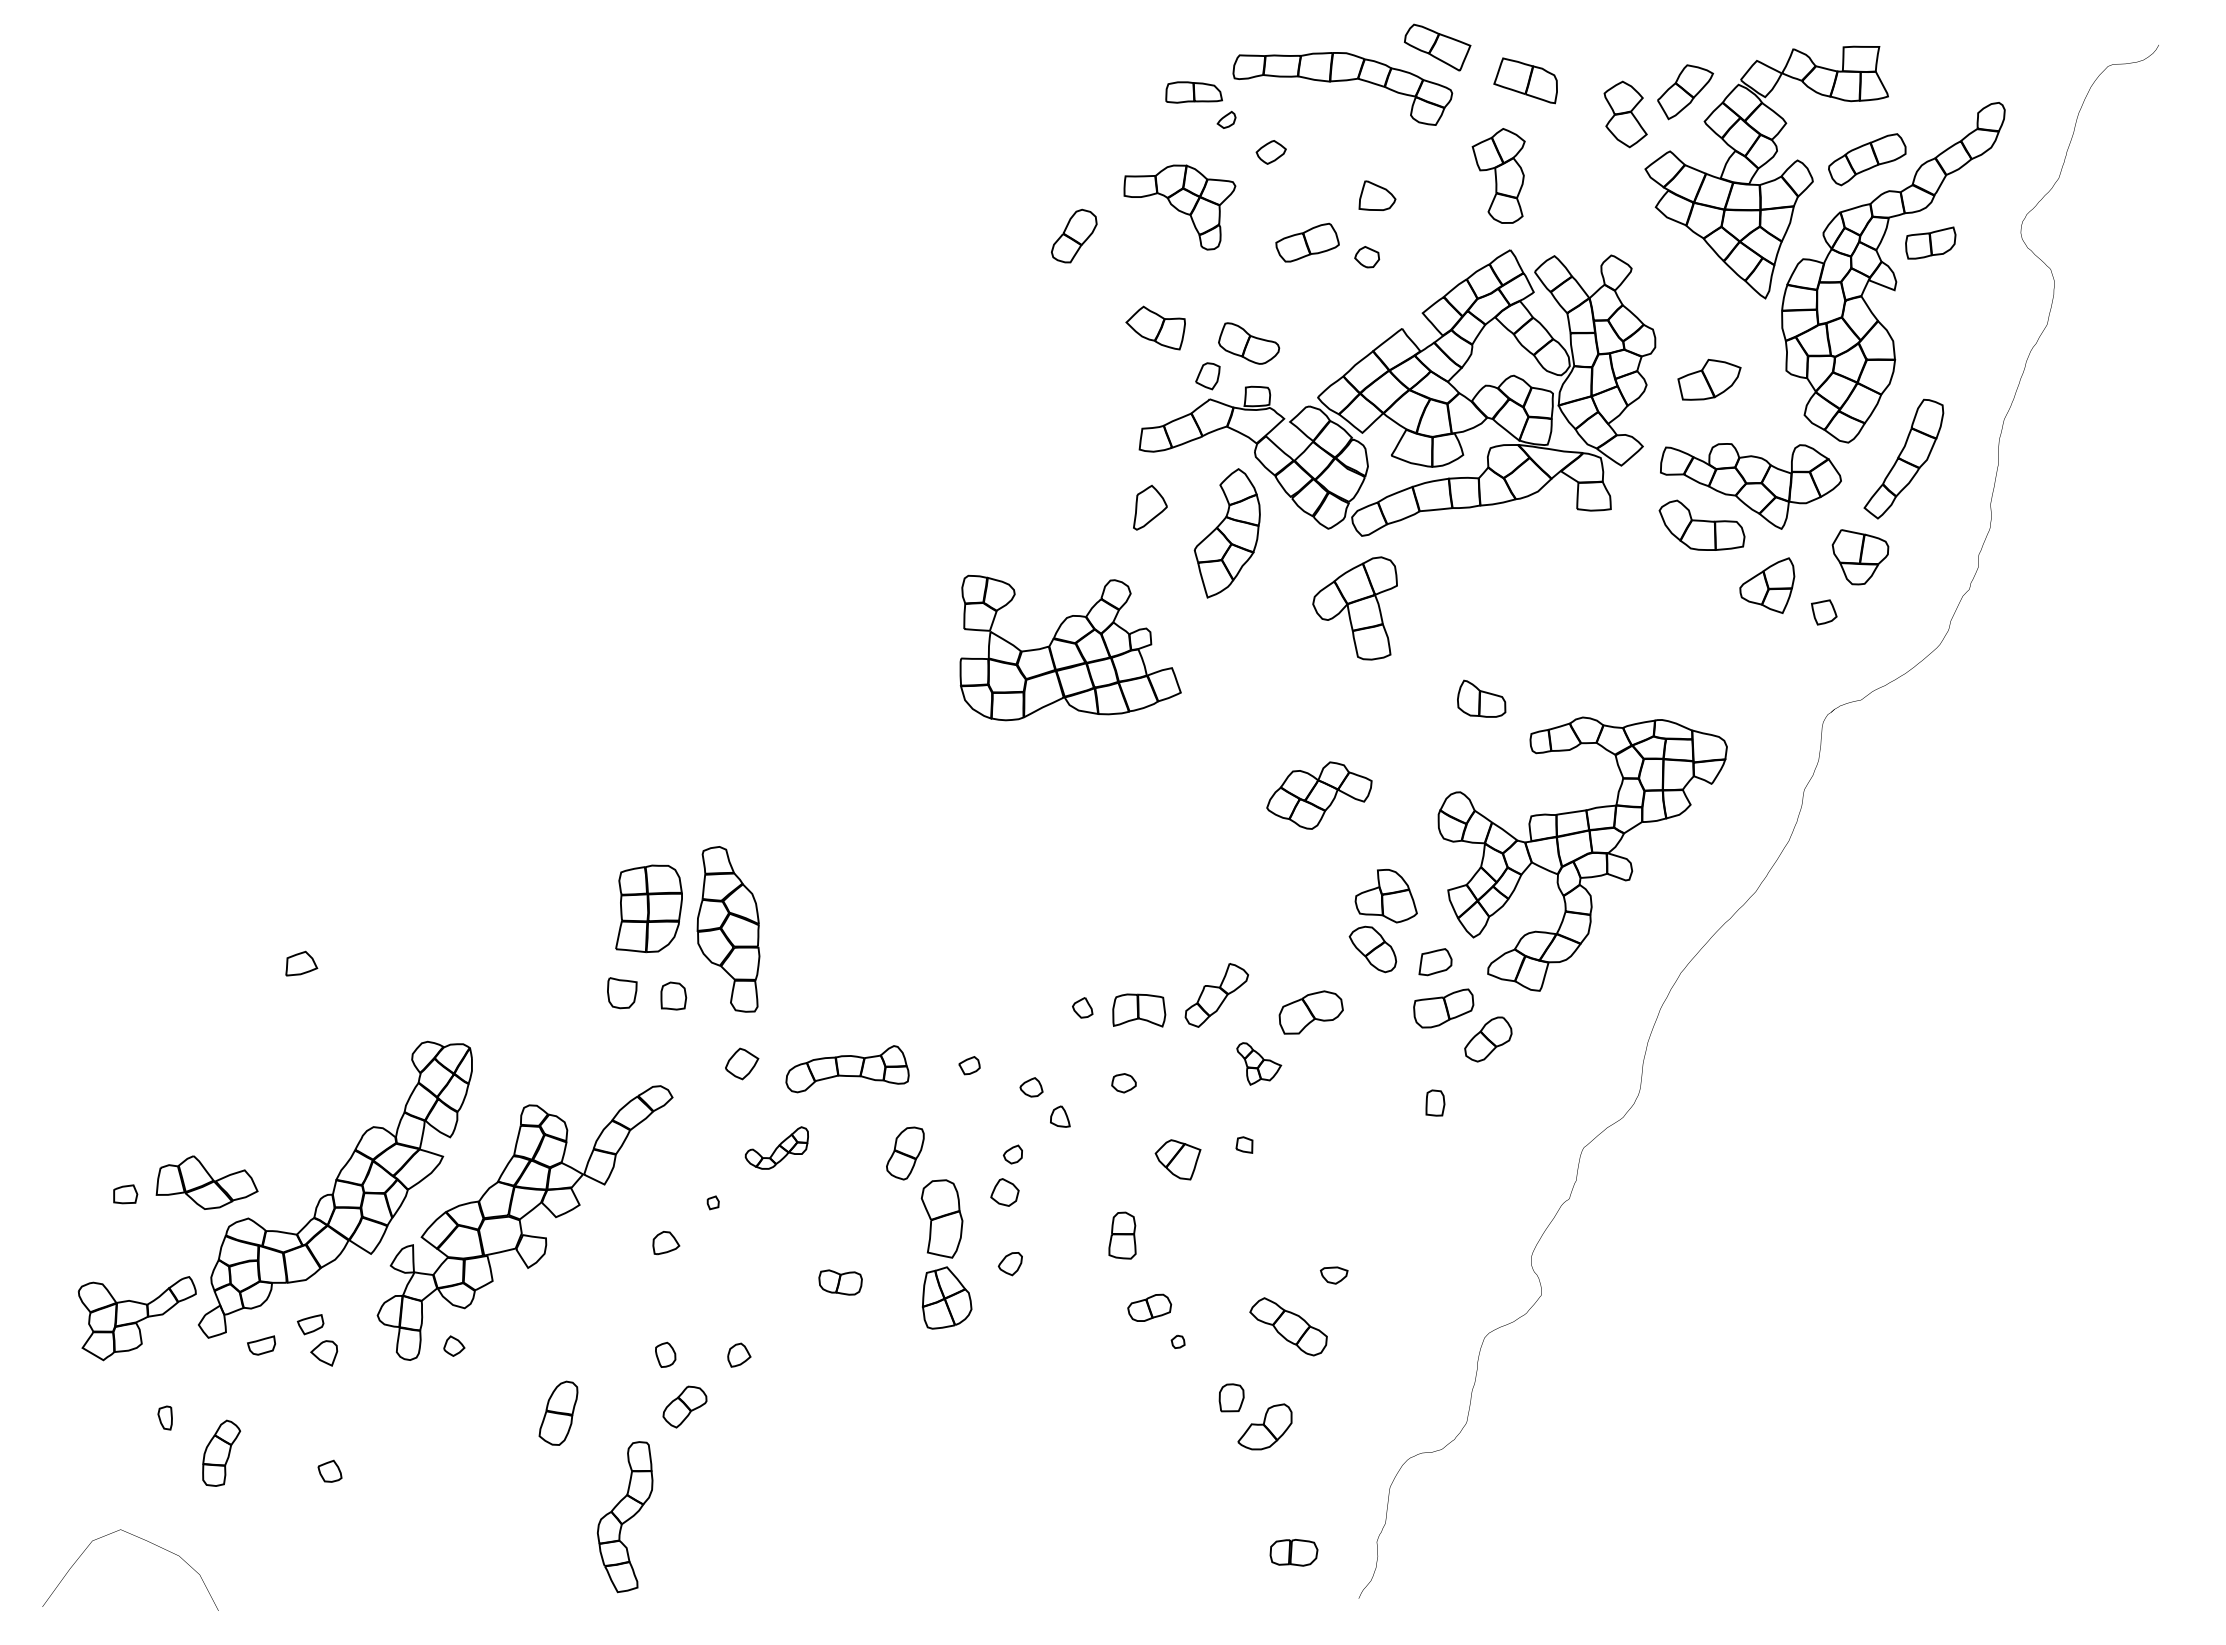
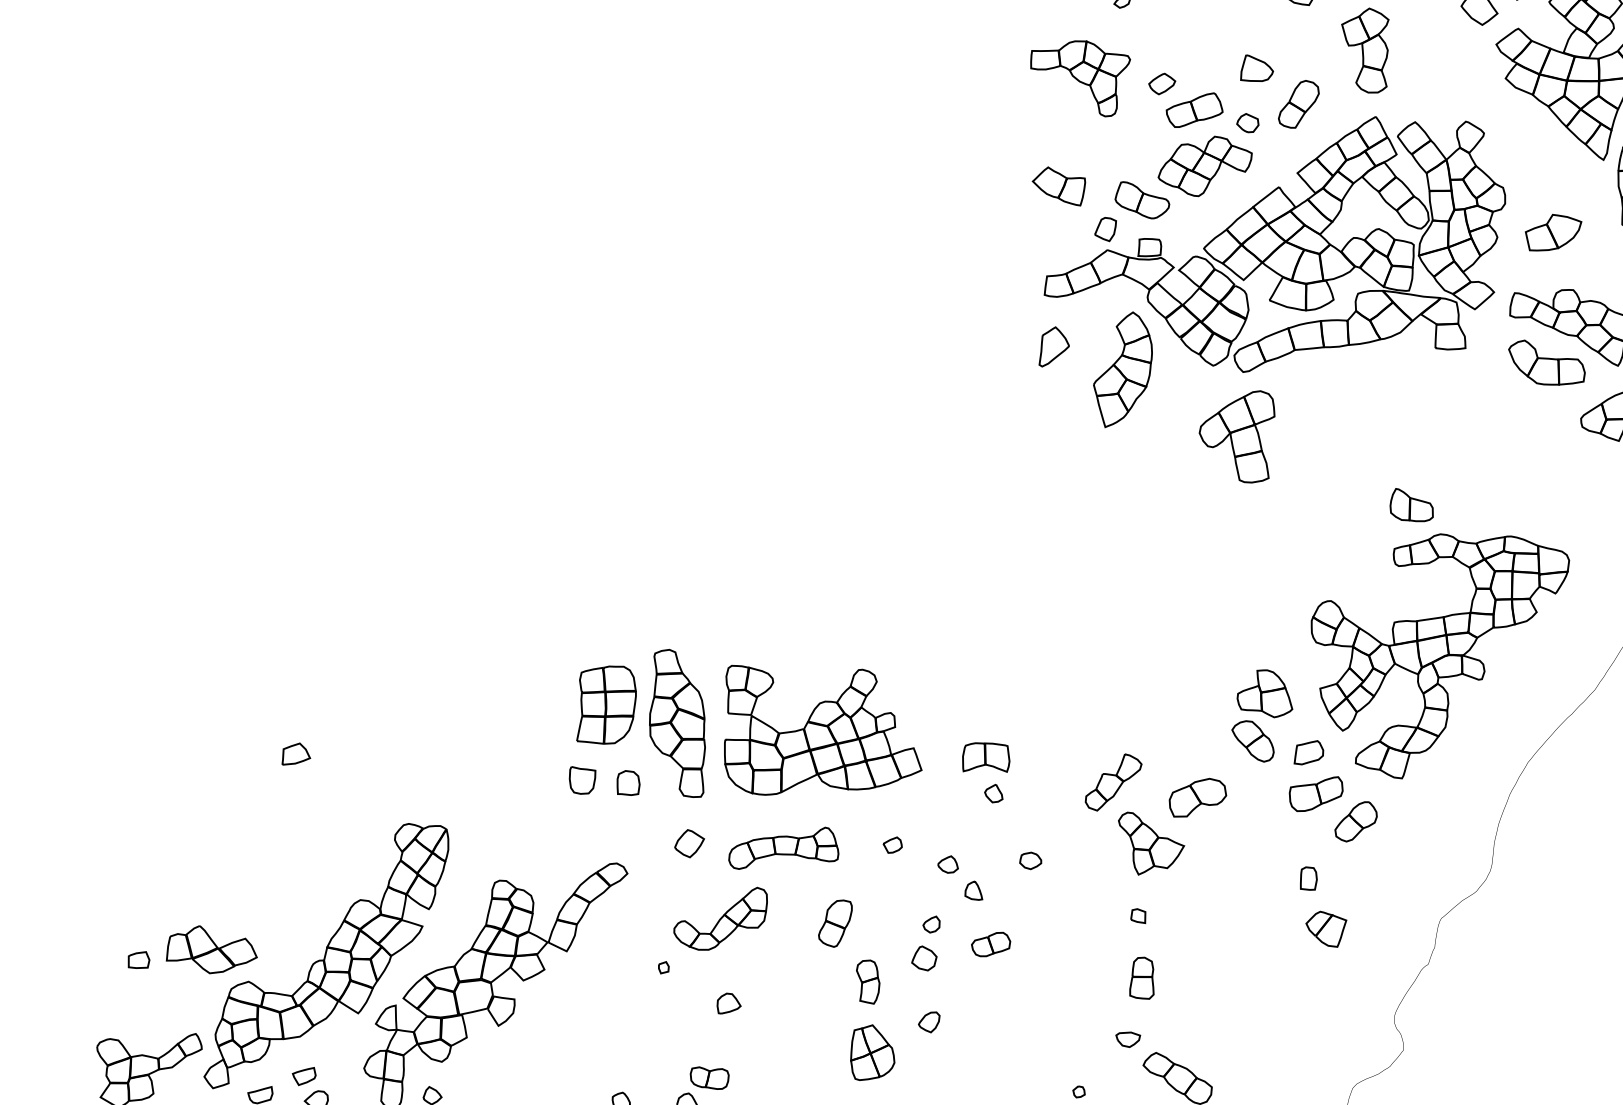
part: (1270, 152) -> (1161, 84), moved
part: (1074, 235) -> (1299, 103), moved
part: (1070, 647) -> (823, 729), moved
part: (1481, 698) -> (1411, 504), moved
part: (1319, 795) -> (1205, 166), moved
part: (1139, 1010) -> (986, 757), moved
part: (1258, 1063) -> (1150, 843), size x1.67
part: (776, 1147) -> (720, 918), size x1.67
part: (1177, 1159) -> (1325, 929), moved
part: (941, 1218) -> (867, 981), size x0.62
part: (1122, 1235) -> (1141, 978), moved
part: (666, 1243) -> (729, 1004), moved
part: (1334, 1275) -> (1128, 1039), moved
part: (840, 1282) -> (709, 1078), moved
part: (1149, 1307) -> (990, 944), moved

